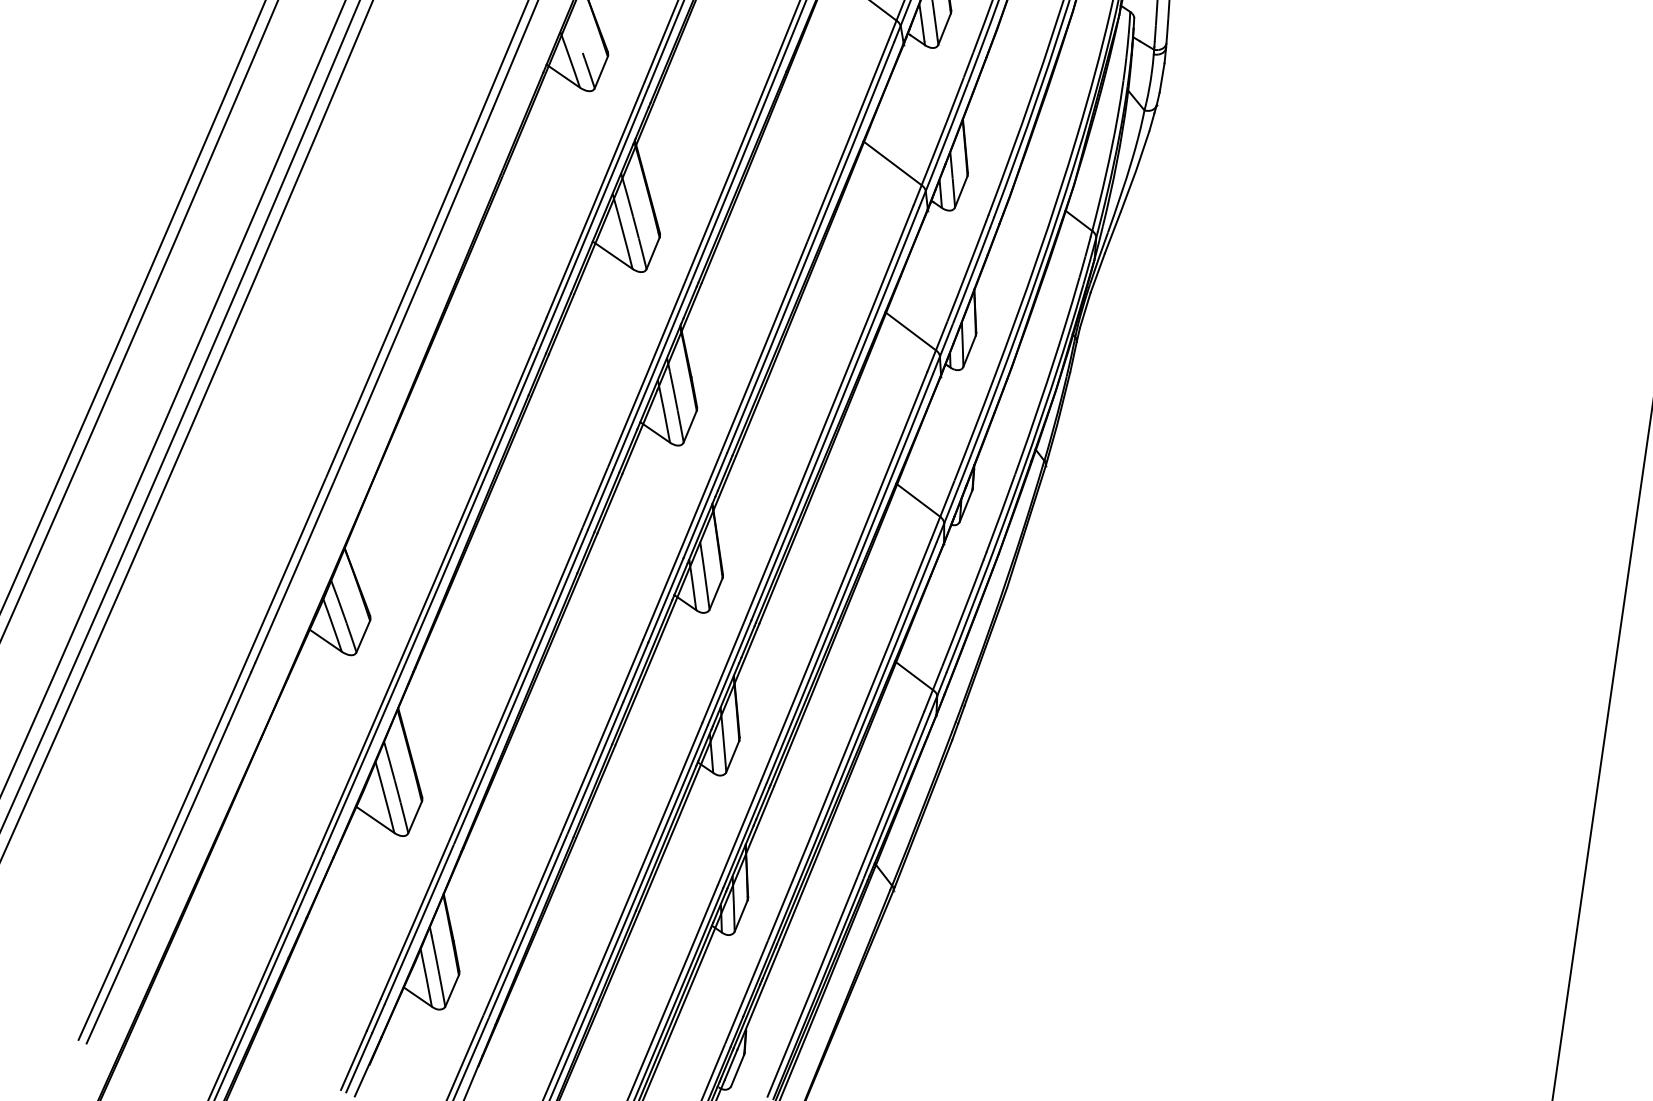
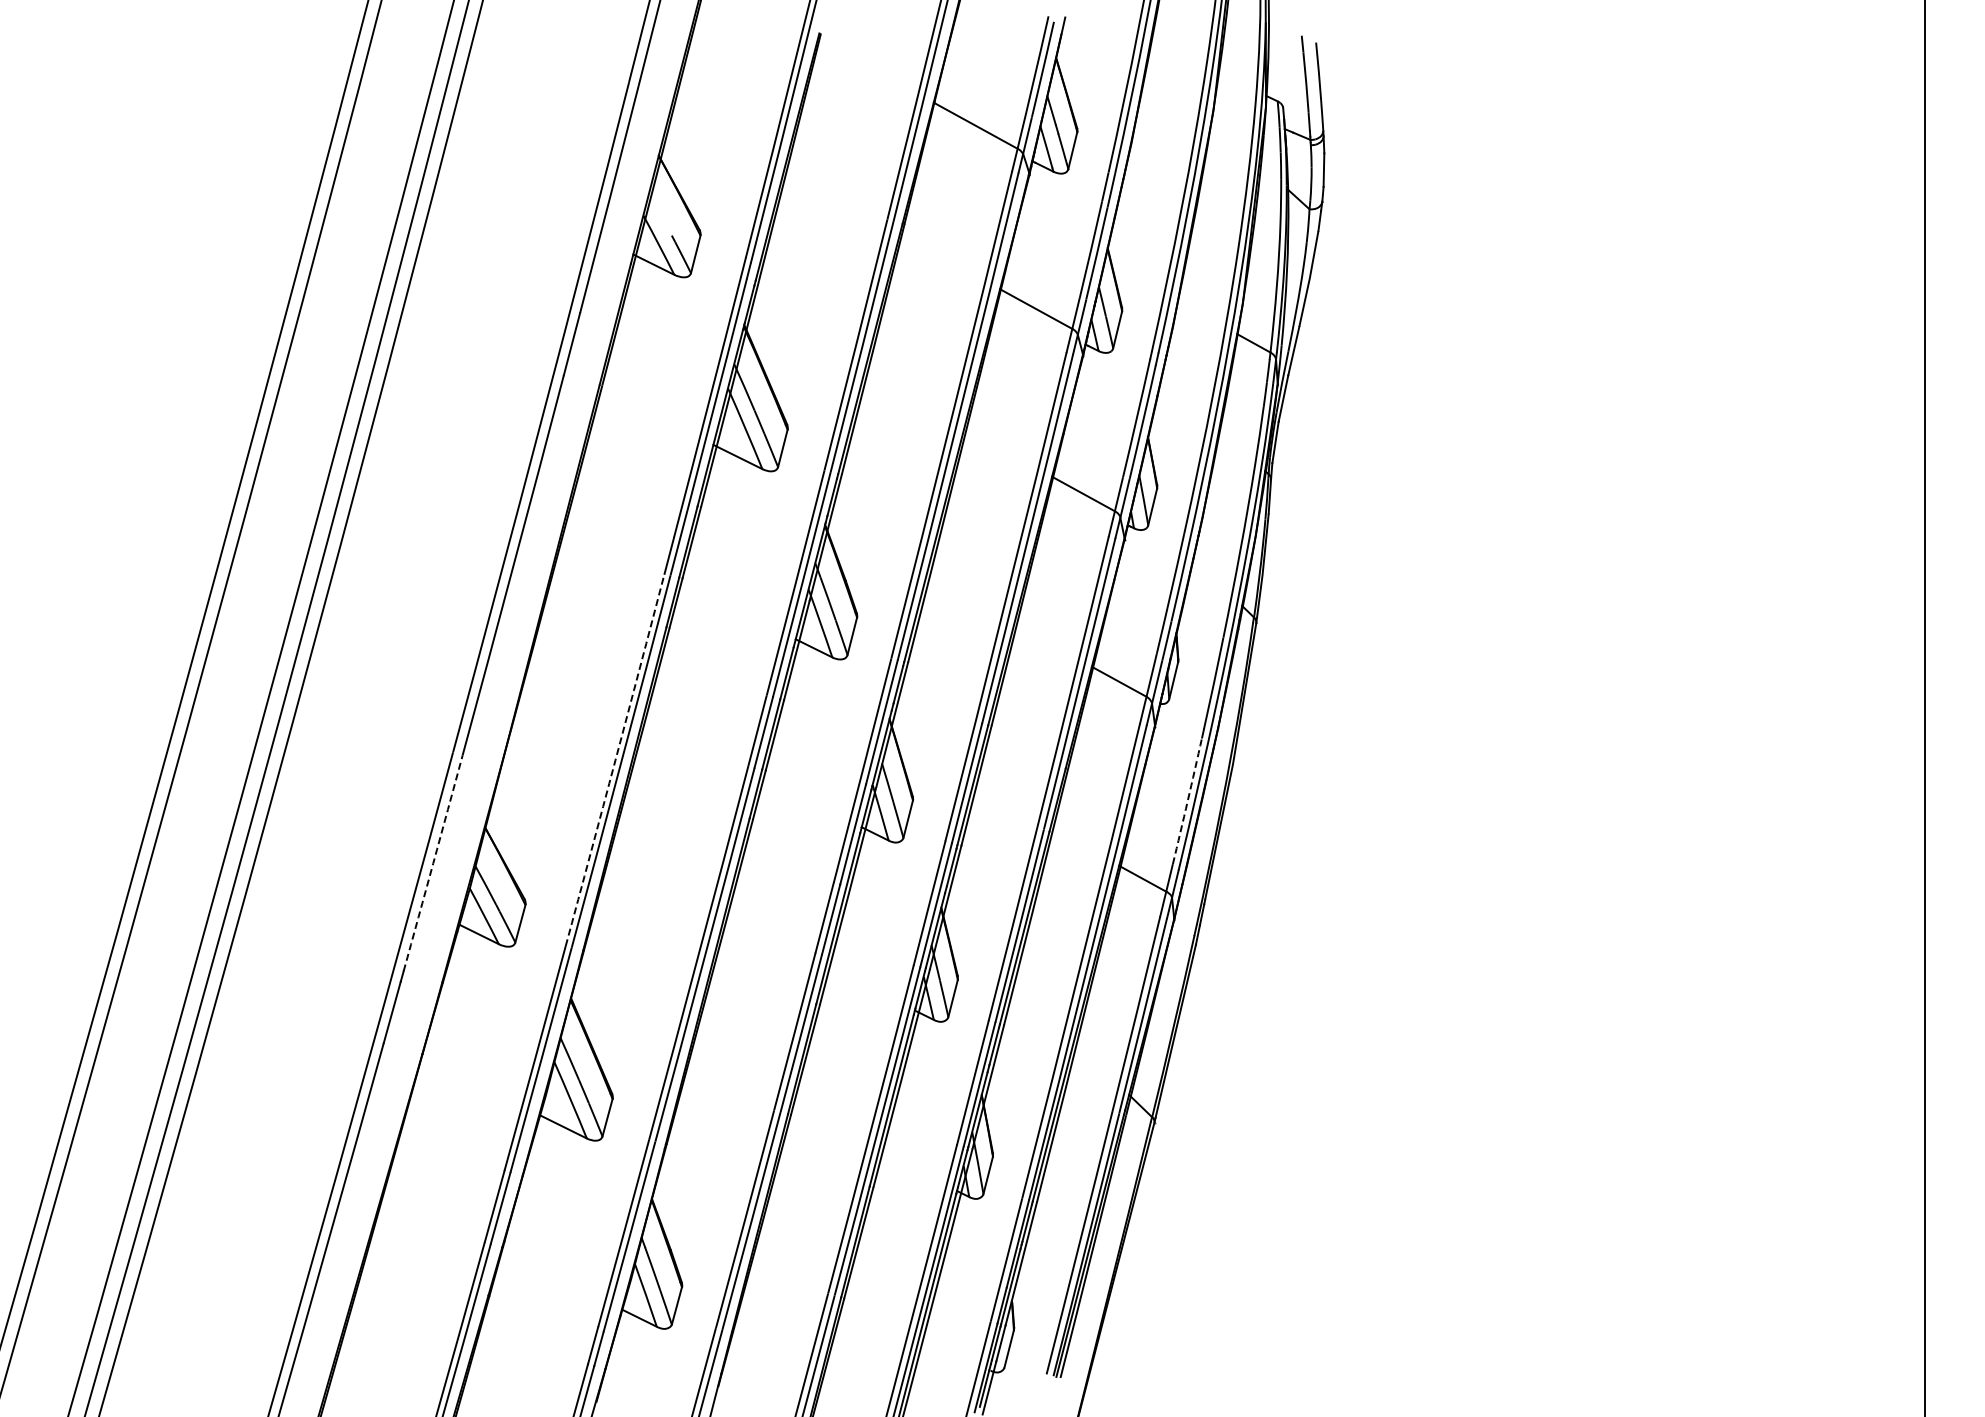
arc: (467, 505) -> (615, 760), solid -> dashed
arc: (294, 572) -> (433, 863), solid -> dashed
arc: (963, 612) -> (1187, 800), solid -> dashed

